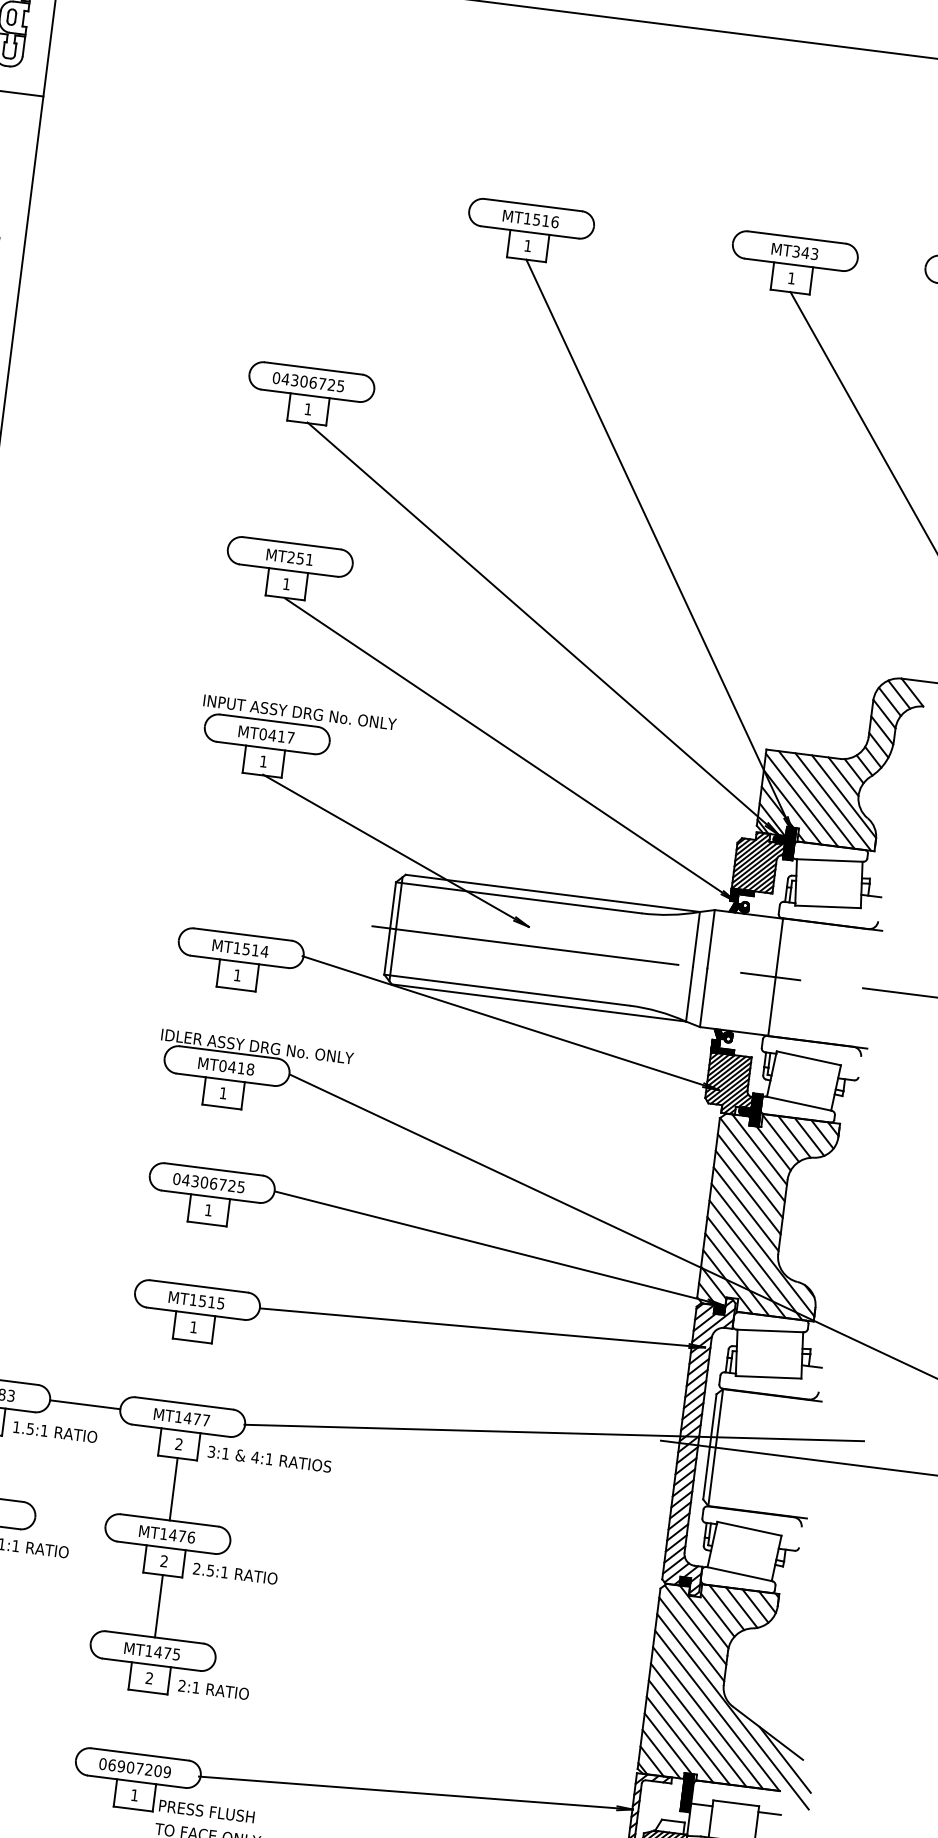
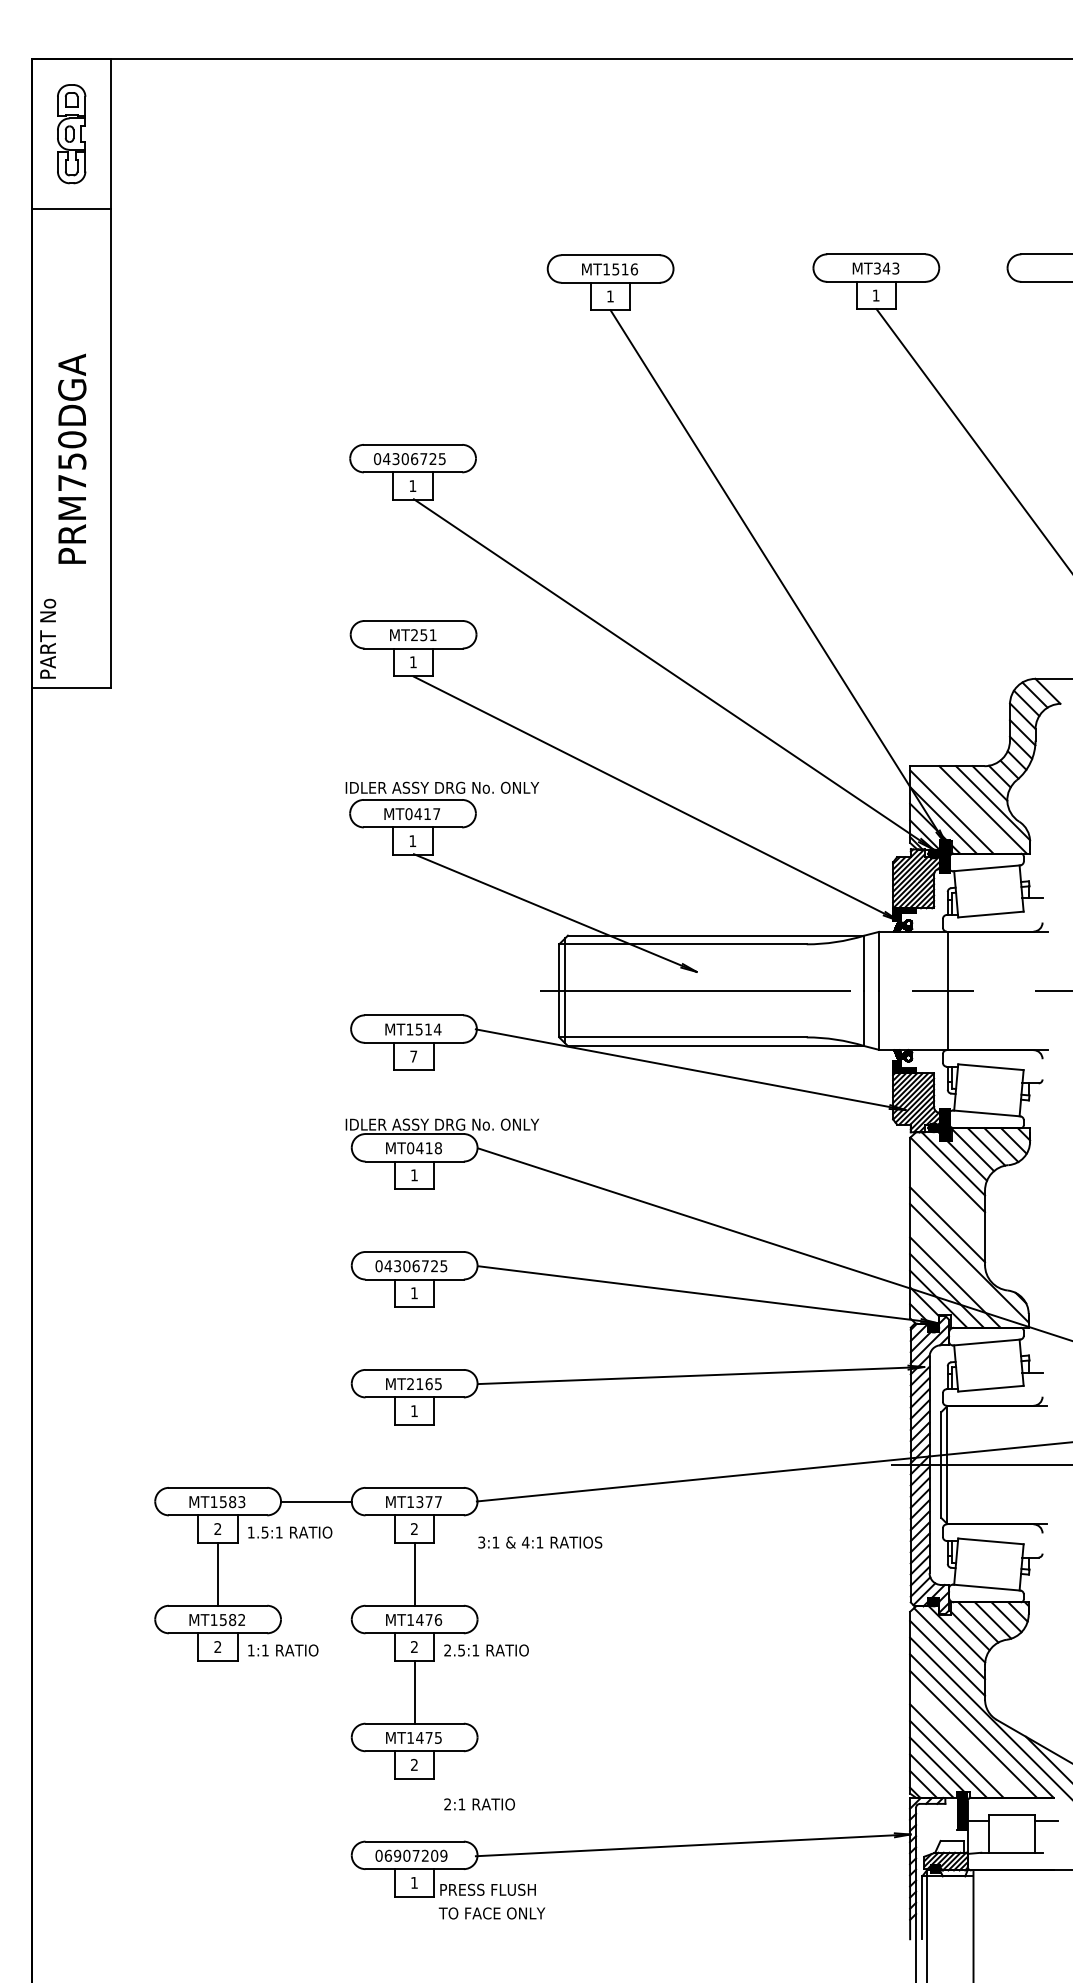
text: (302, 712) -> (445, 787), INPUT ASSY DRG No. ONLY -> IDLER ASSY DRG No. ONLY
line: (816, 799) -> (966, 809), removed
text: (237, 975) -> (413, 1056), 1 -> 7
line: (750, 1175) -> (947, 1190), removed
line: (748, 1192) -> (947, 1207), removed
line: (755, 1259) -> (963, 1273), removed
text: (202, 1301) -> (419, 1384), MT1515 -> MT2165
text: (187, 1418) -> (419, 1502), MT1477 -> MT1377
text: (269, 1459) -> (540, 1542), moved
text: (213, 1690) -> (479, 1804), moved
line: (699, 1725) -> (965, 1742), removed

